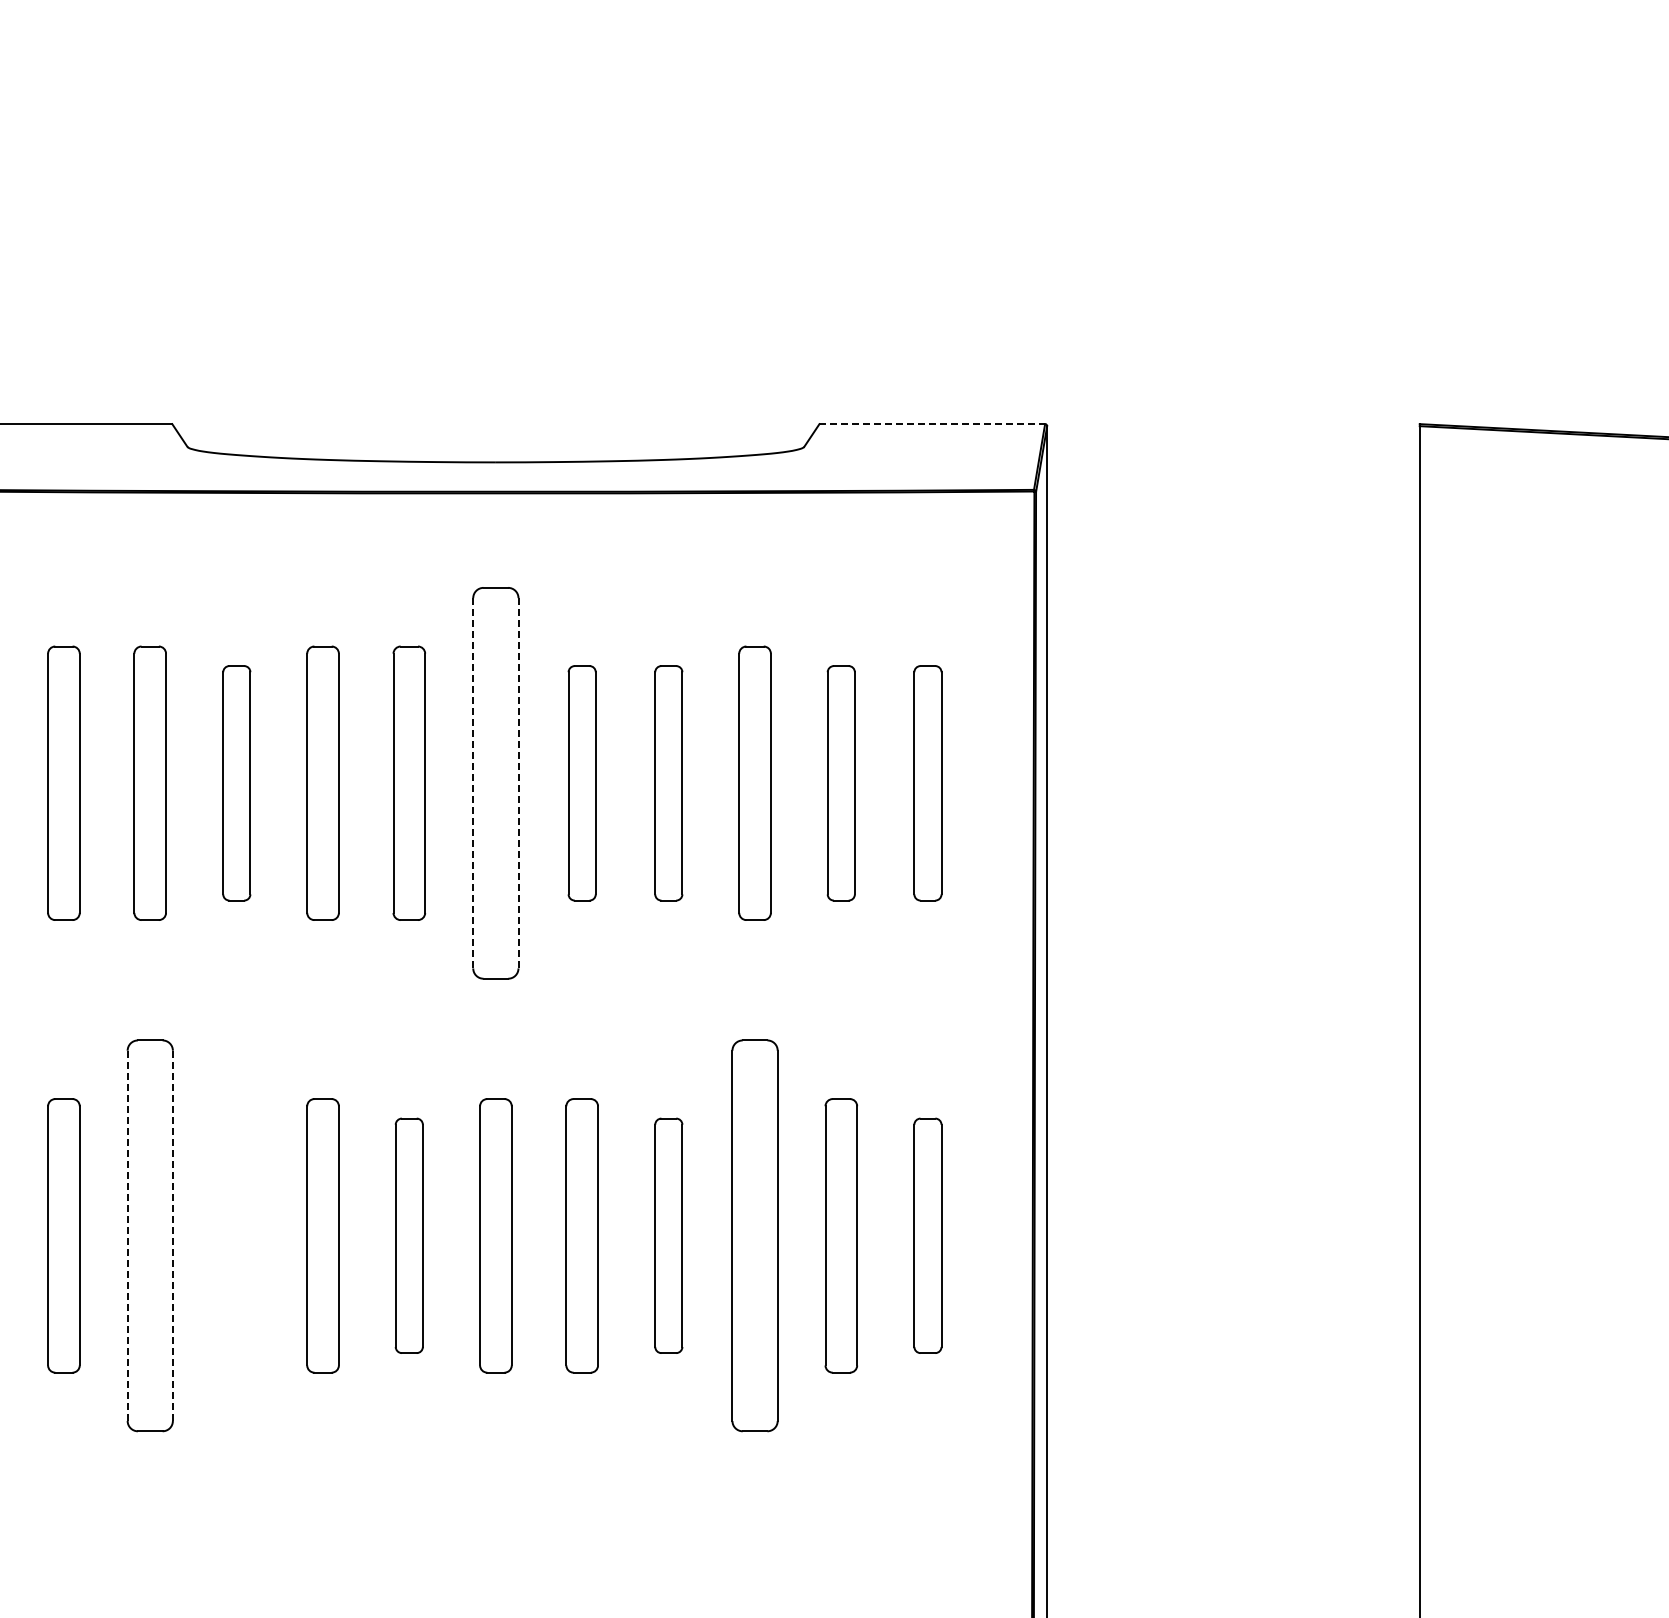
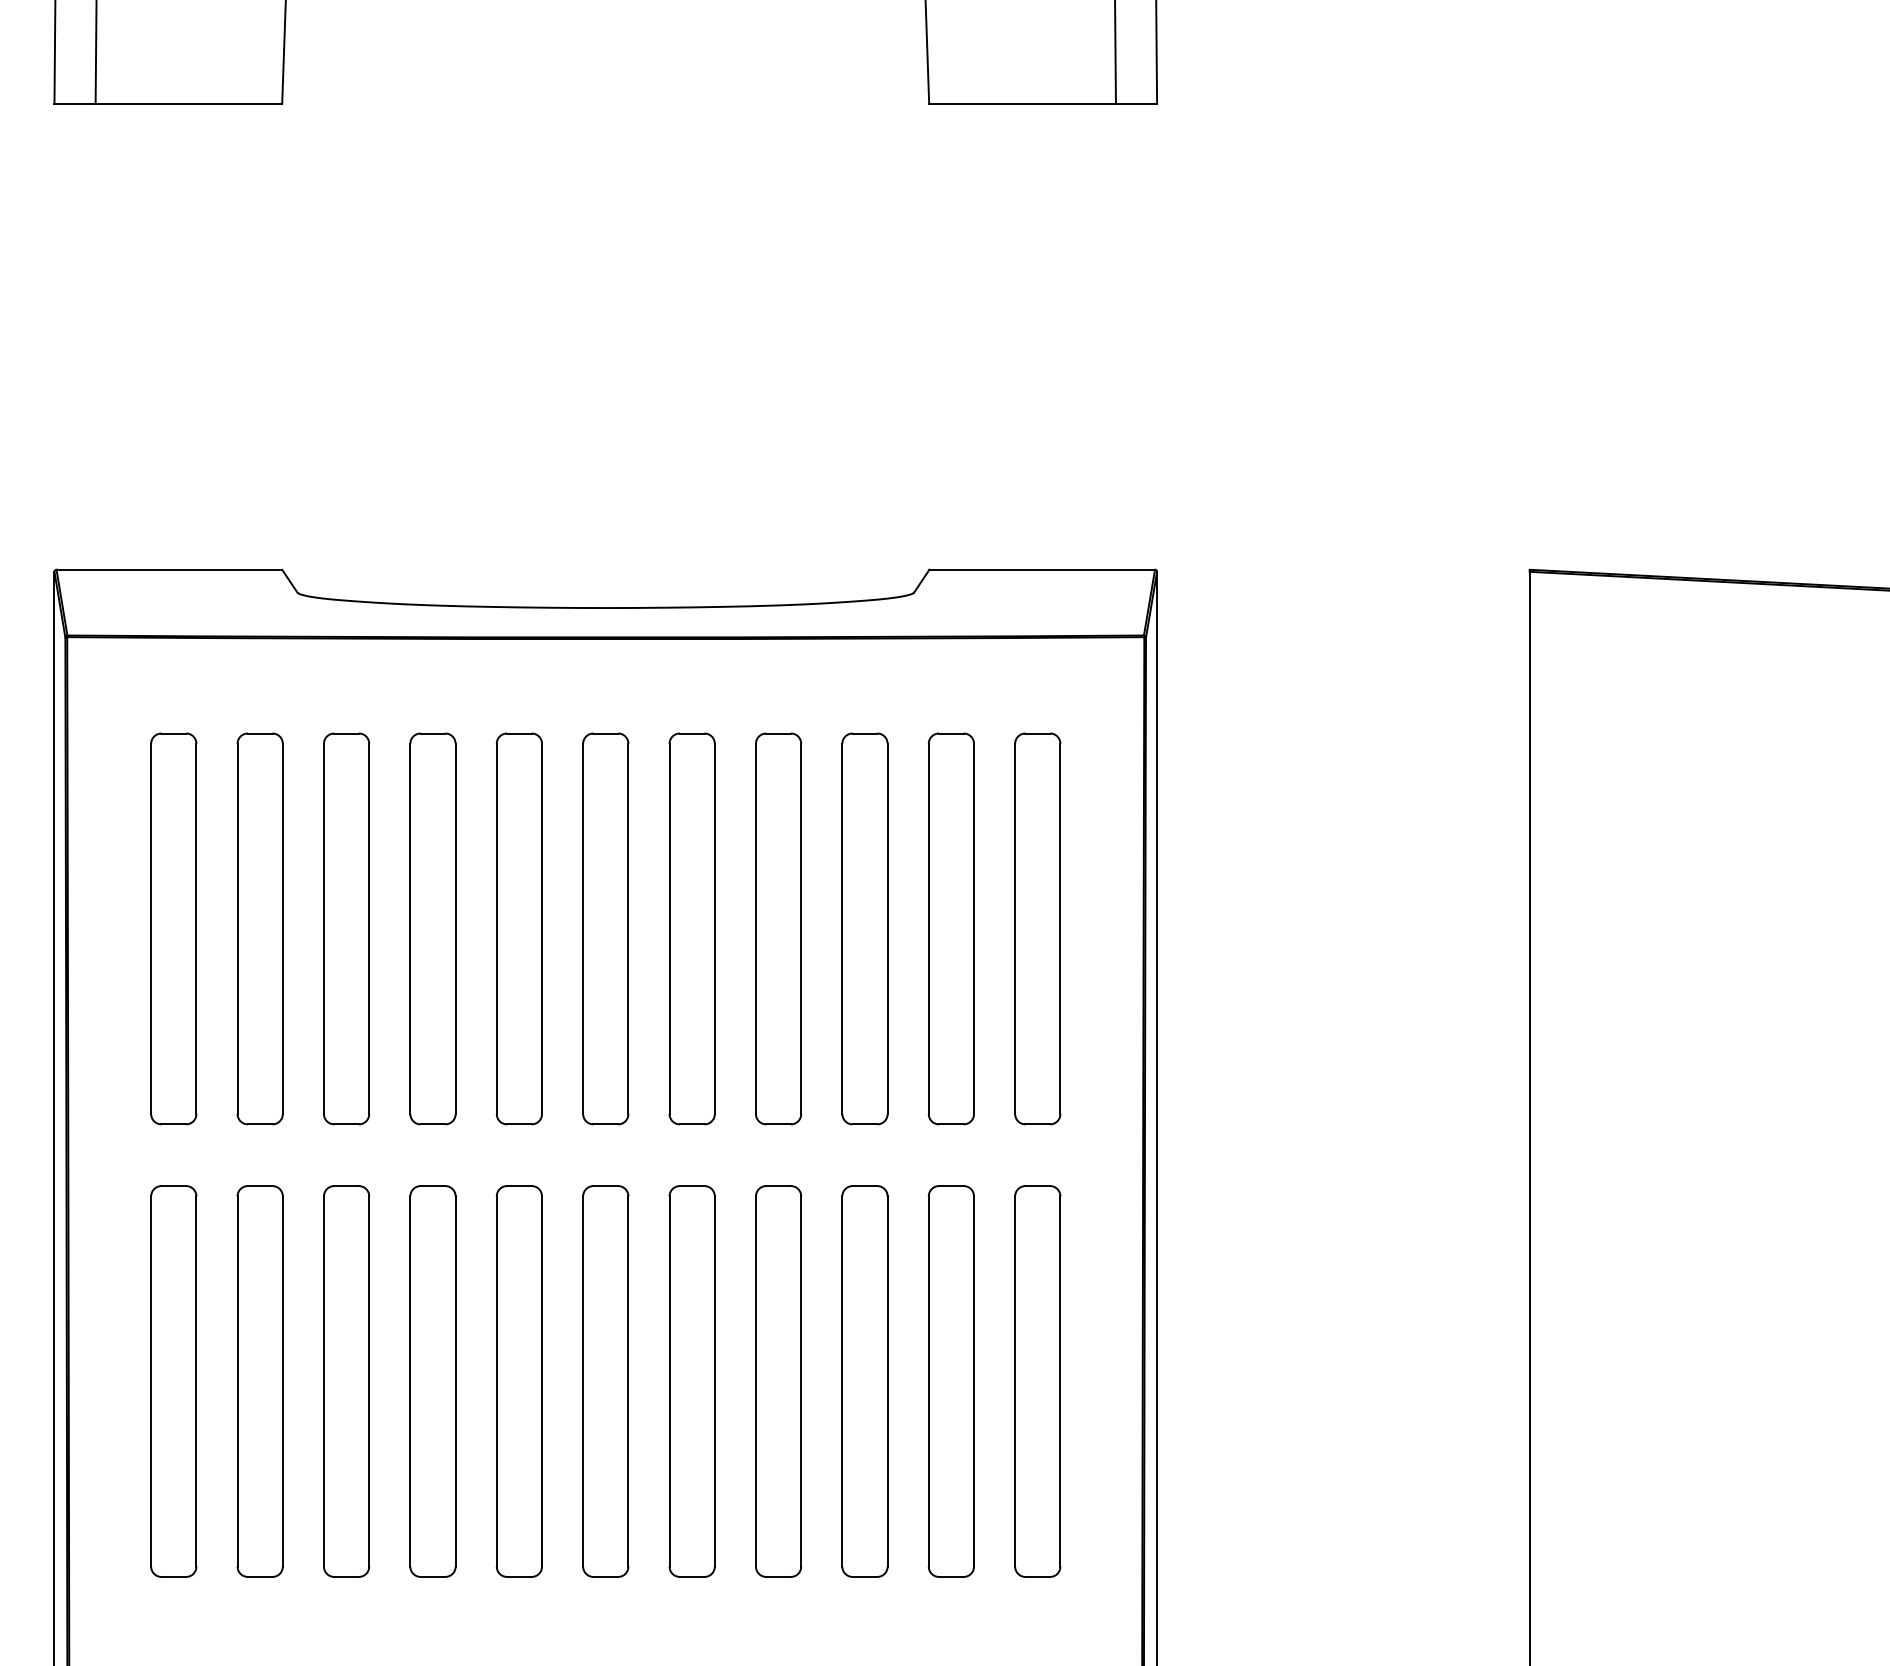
line: (932, 423) -> (1042, 569), dashed -> solid
part: (63, 782) -> (173, 928), size x1.43
part: (149, 782) -> (259, 928), size x1.43
part: (236, 782) -> (346, 928), size x1.67
part: (322, 782) -> (432, 928), size x1.43
part: (408, 782) -> (518, 928), size x1.43
line: (518, 782) -> (628, 928), dashed -> solid
part: (581, 782) -> (691, 928), size x1.67
part: (668, 782) -> (778, 928), size x1.67
part: (754, 782) -> (864, 928), size x1.43
part: (840, 782) -> (950, 928), size x1.67
part: (927, 782) -> (1037, 928), size x1.67
line: (473, 783) -> (583, 929), dashed -> solid
part: (63, 1235) -> (173, 1381), size x1.43
line: (172, 1235) -> (282, 1381), dashed -> solid
part: (236, 1235) -> (346, 1381), added
part: (322, 1235) -> (432, 1381), size x1.43
part: (408, 1235) -> (518, 1381), size x1.67
part: (495, 1235) -> (605, 1381), size x1.43
part: (581, 1235) -> (691, 1381), size x1.43
part: (668, 1235) -> (778, 1381), size x1.67
part: (840, 1235) -> (950, 1381), size x1.43
part: (927, 1235) -> (1037, 1381), size x1.67
line: (127, 1236) -> (237, 1382), dashed -> solid

